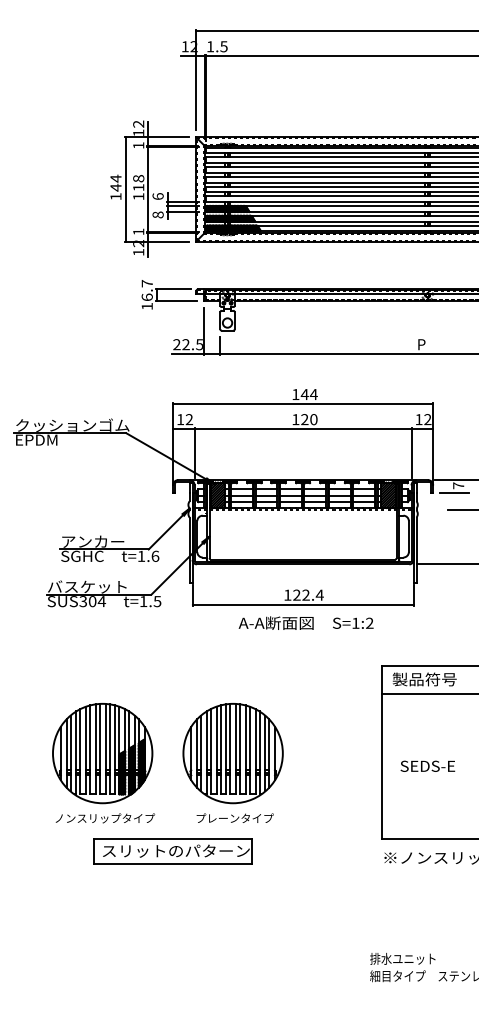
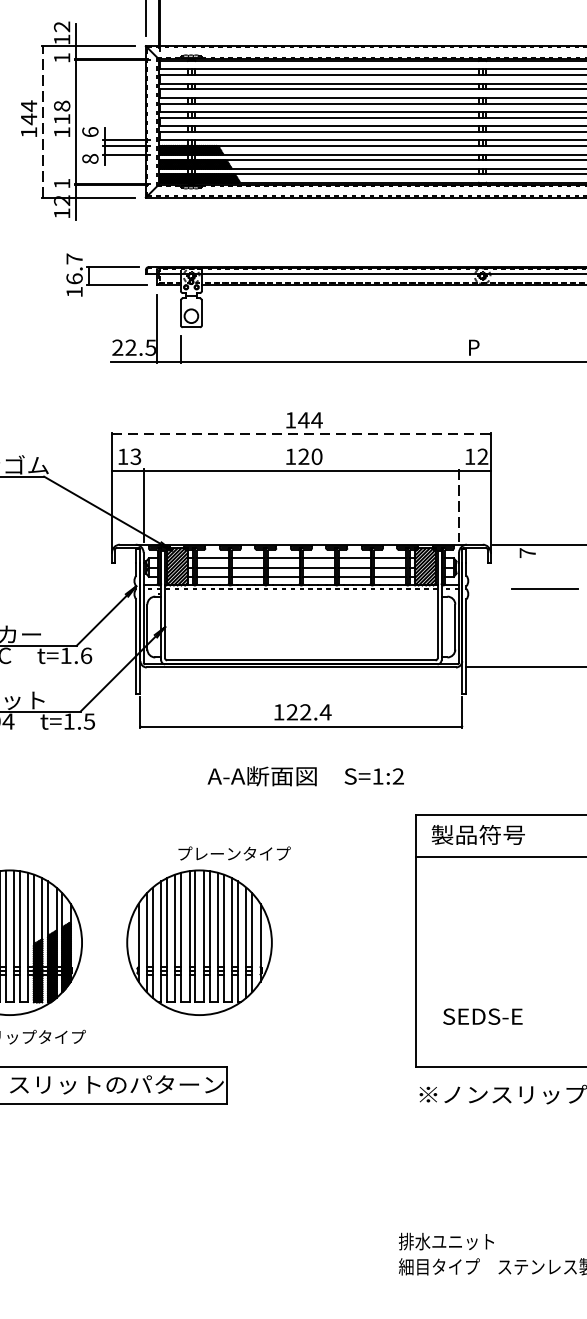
line: (125, 189) -> (42, 121), solid -> dashed
line: (303, 404) -> (301, 434), solid -> dashed
text: (189, 419) -> (136, 456), 12 -> 13
line: (411, 453) -> (459, 506), solid -> dashed
line: (454, 492) -> (521, 562), removed
text: (305, 622) -> (304, 775), moved
text: (427, 765) -> (482, 1015), moved
text: (234, 817) -> (233, 852), moved

